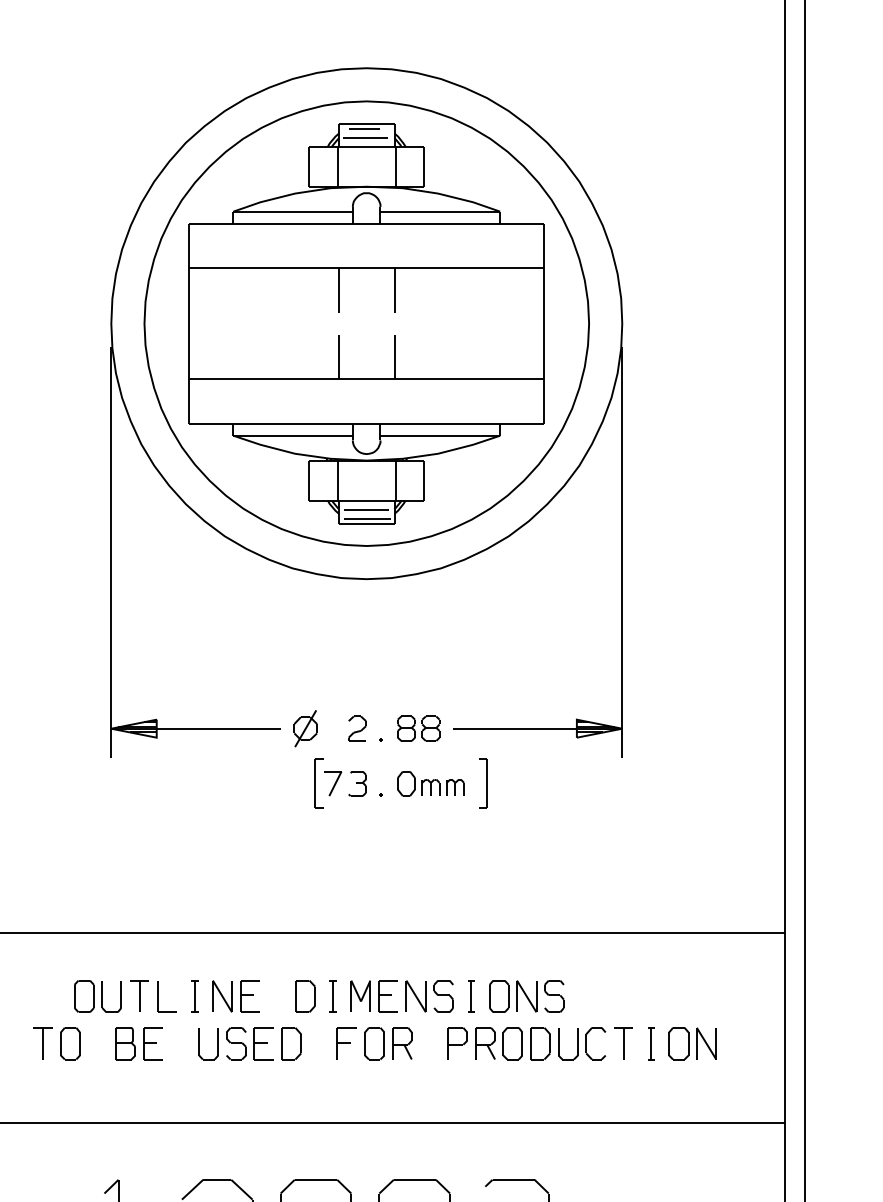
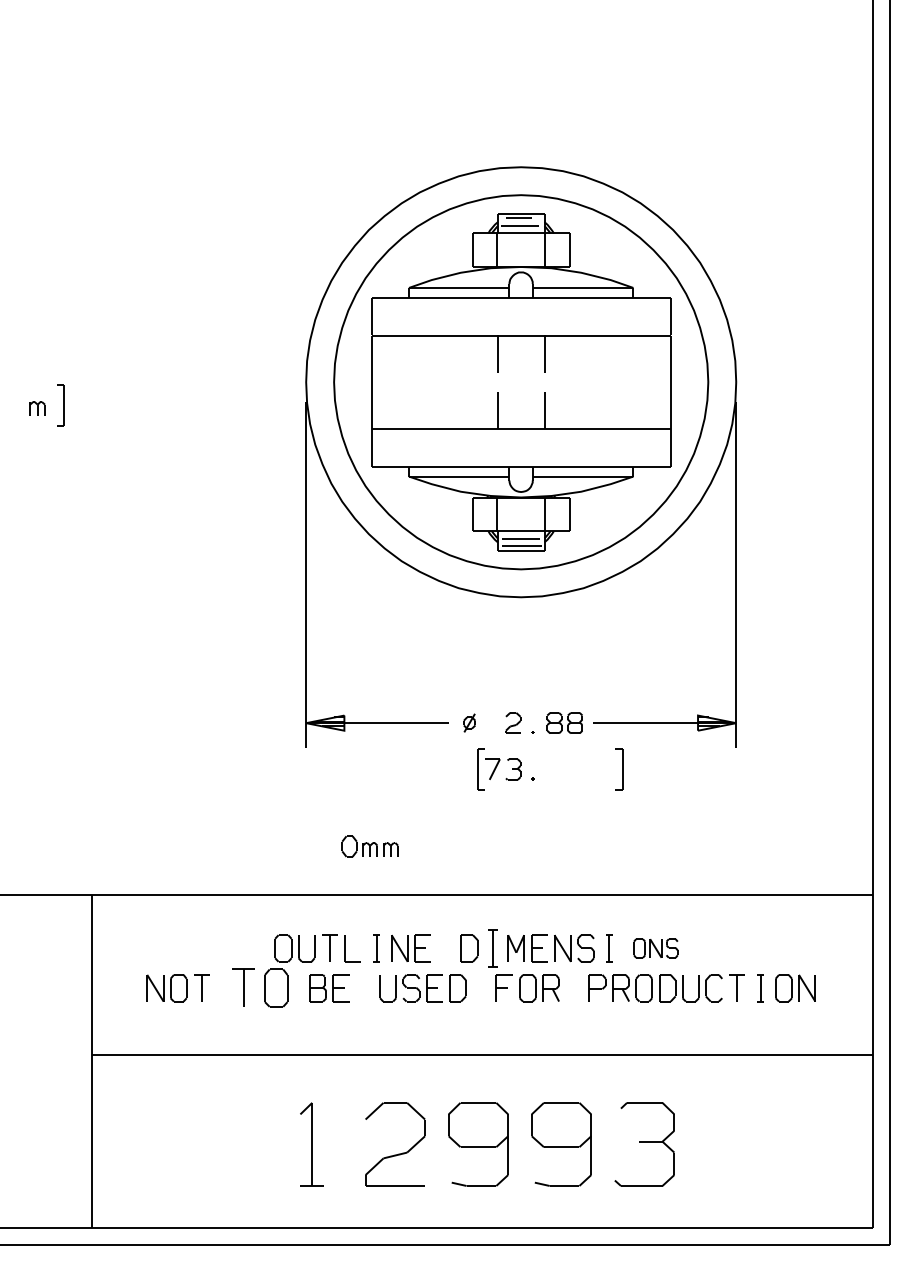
part: (305, 727) -> (469, 722), size x0.6
part: (430, 783) -> (369, 846), moved
part: (332, 996) -> (492, 948), size x1.4
part: (526, 996) -> (655, 948), size x0.7
part: (57, 1043) -> (260, 988), size x1.4

